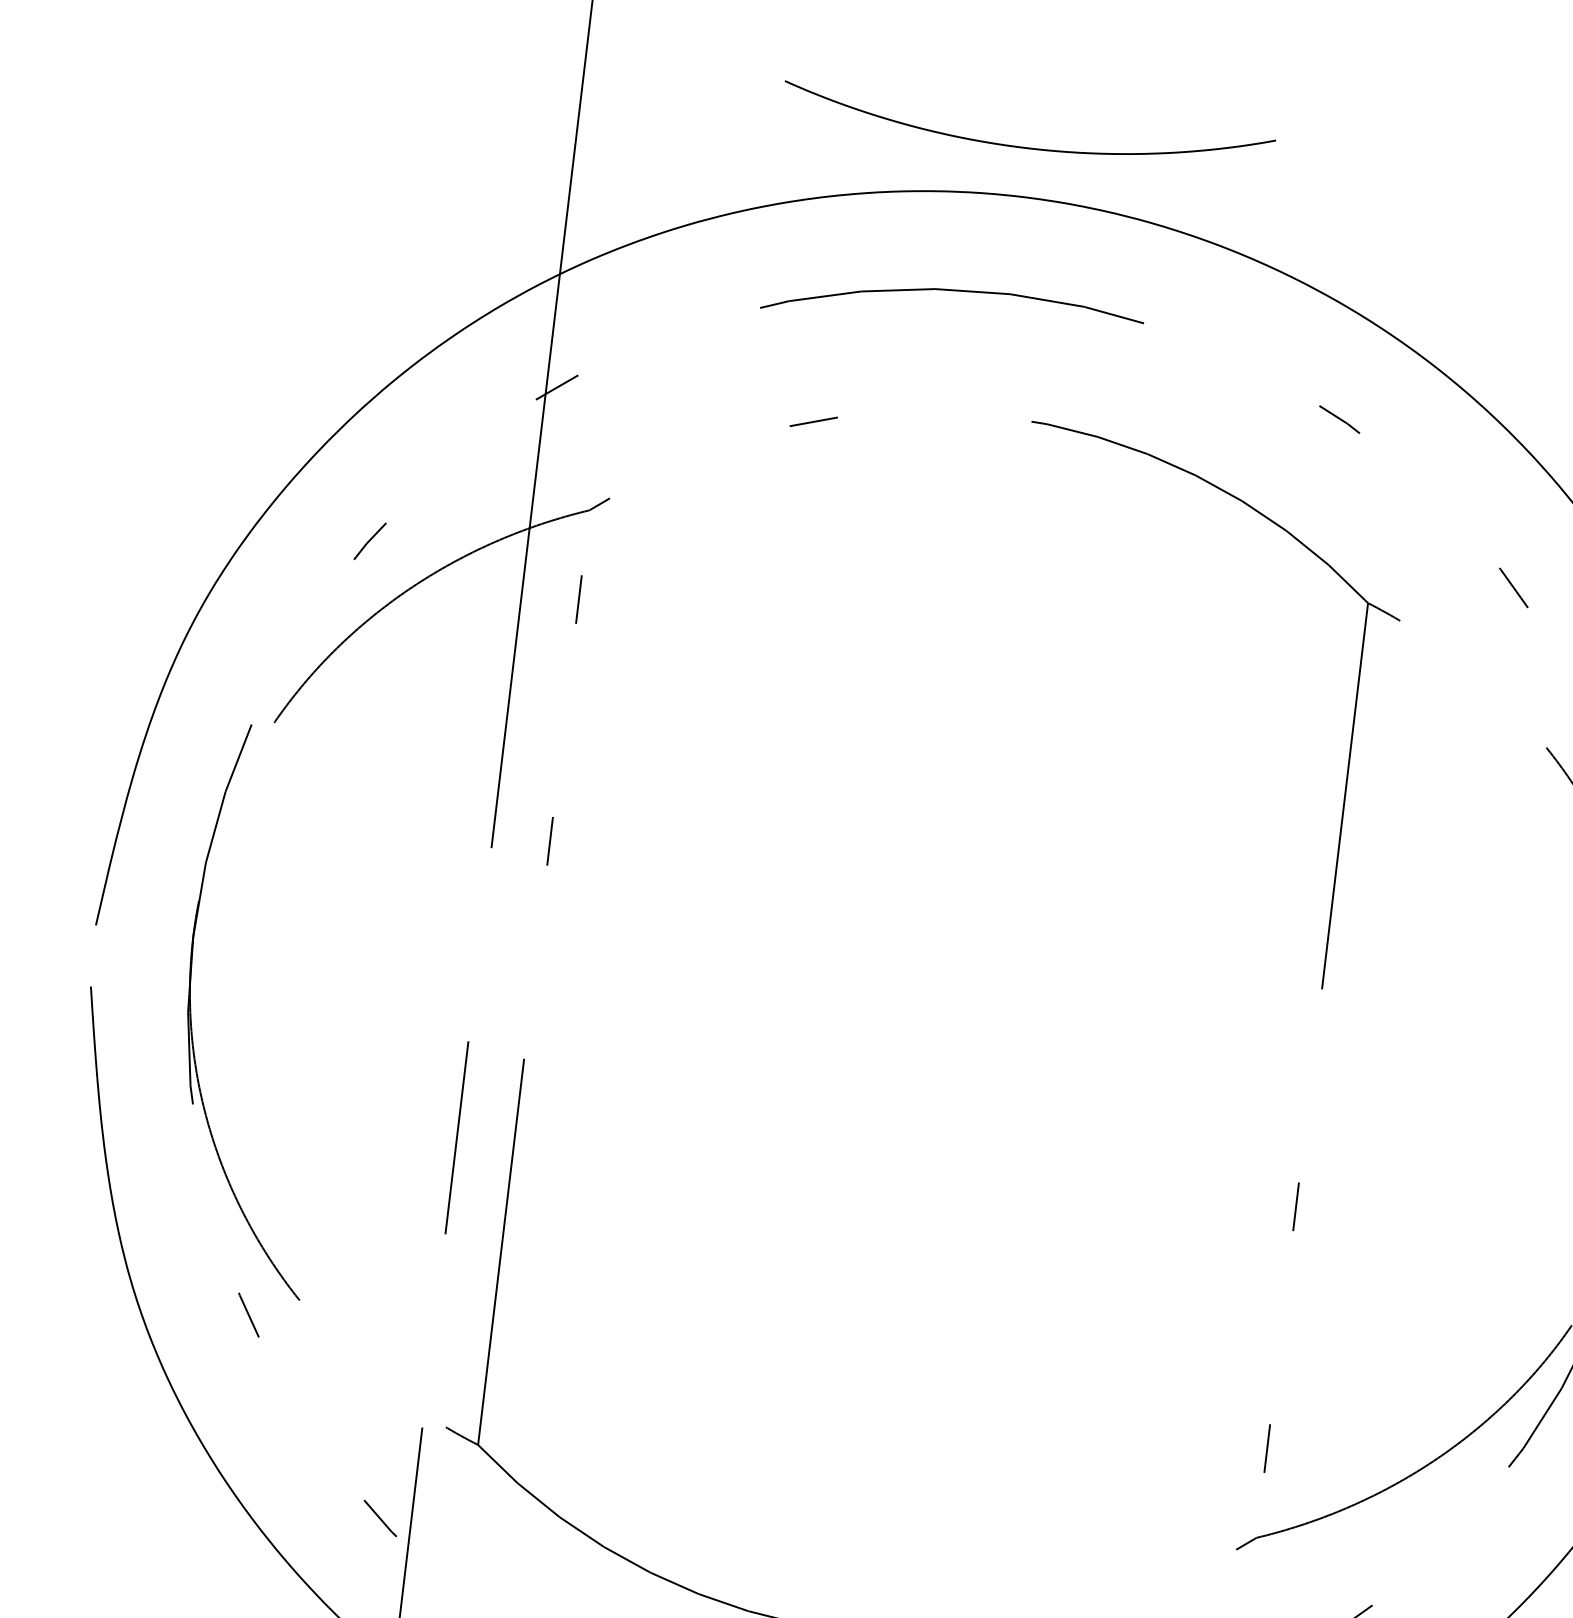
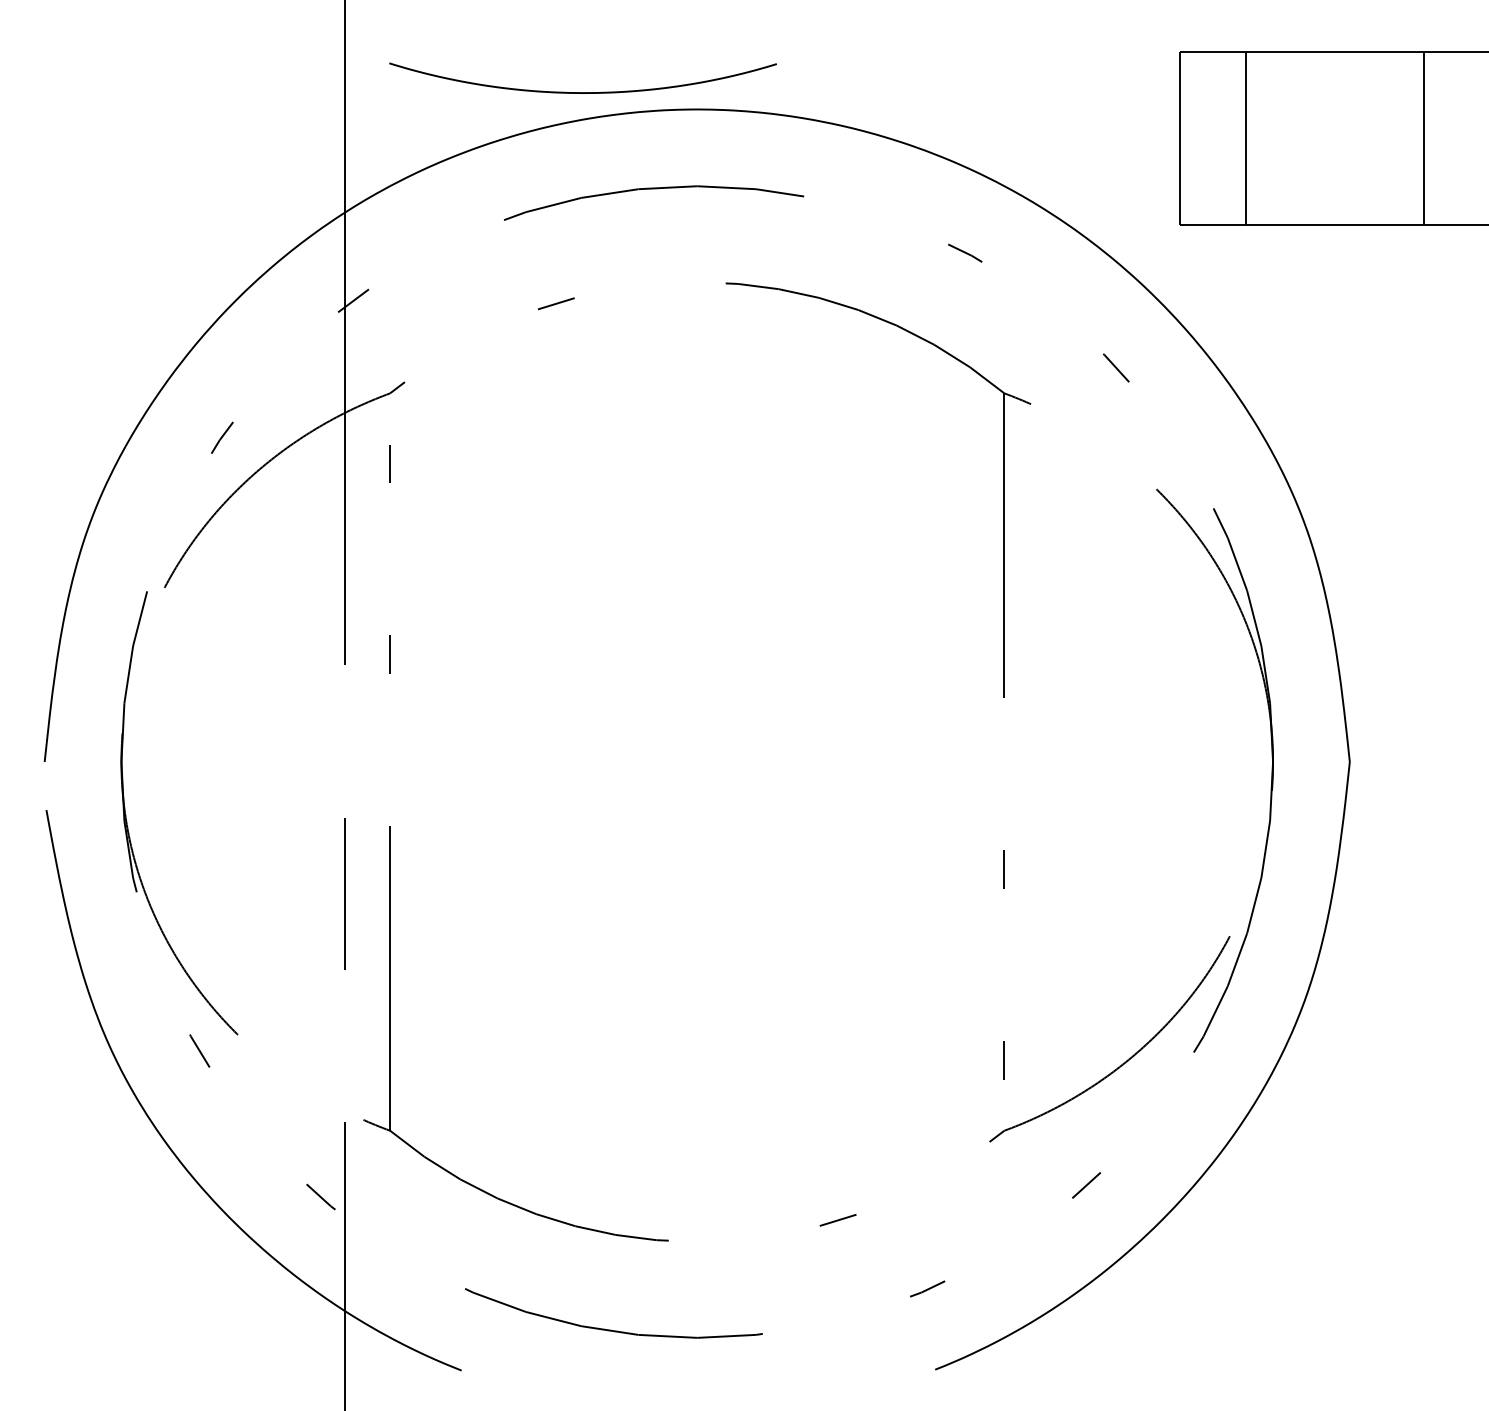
curve: (1025, 147) -> (582, 92), moved

